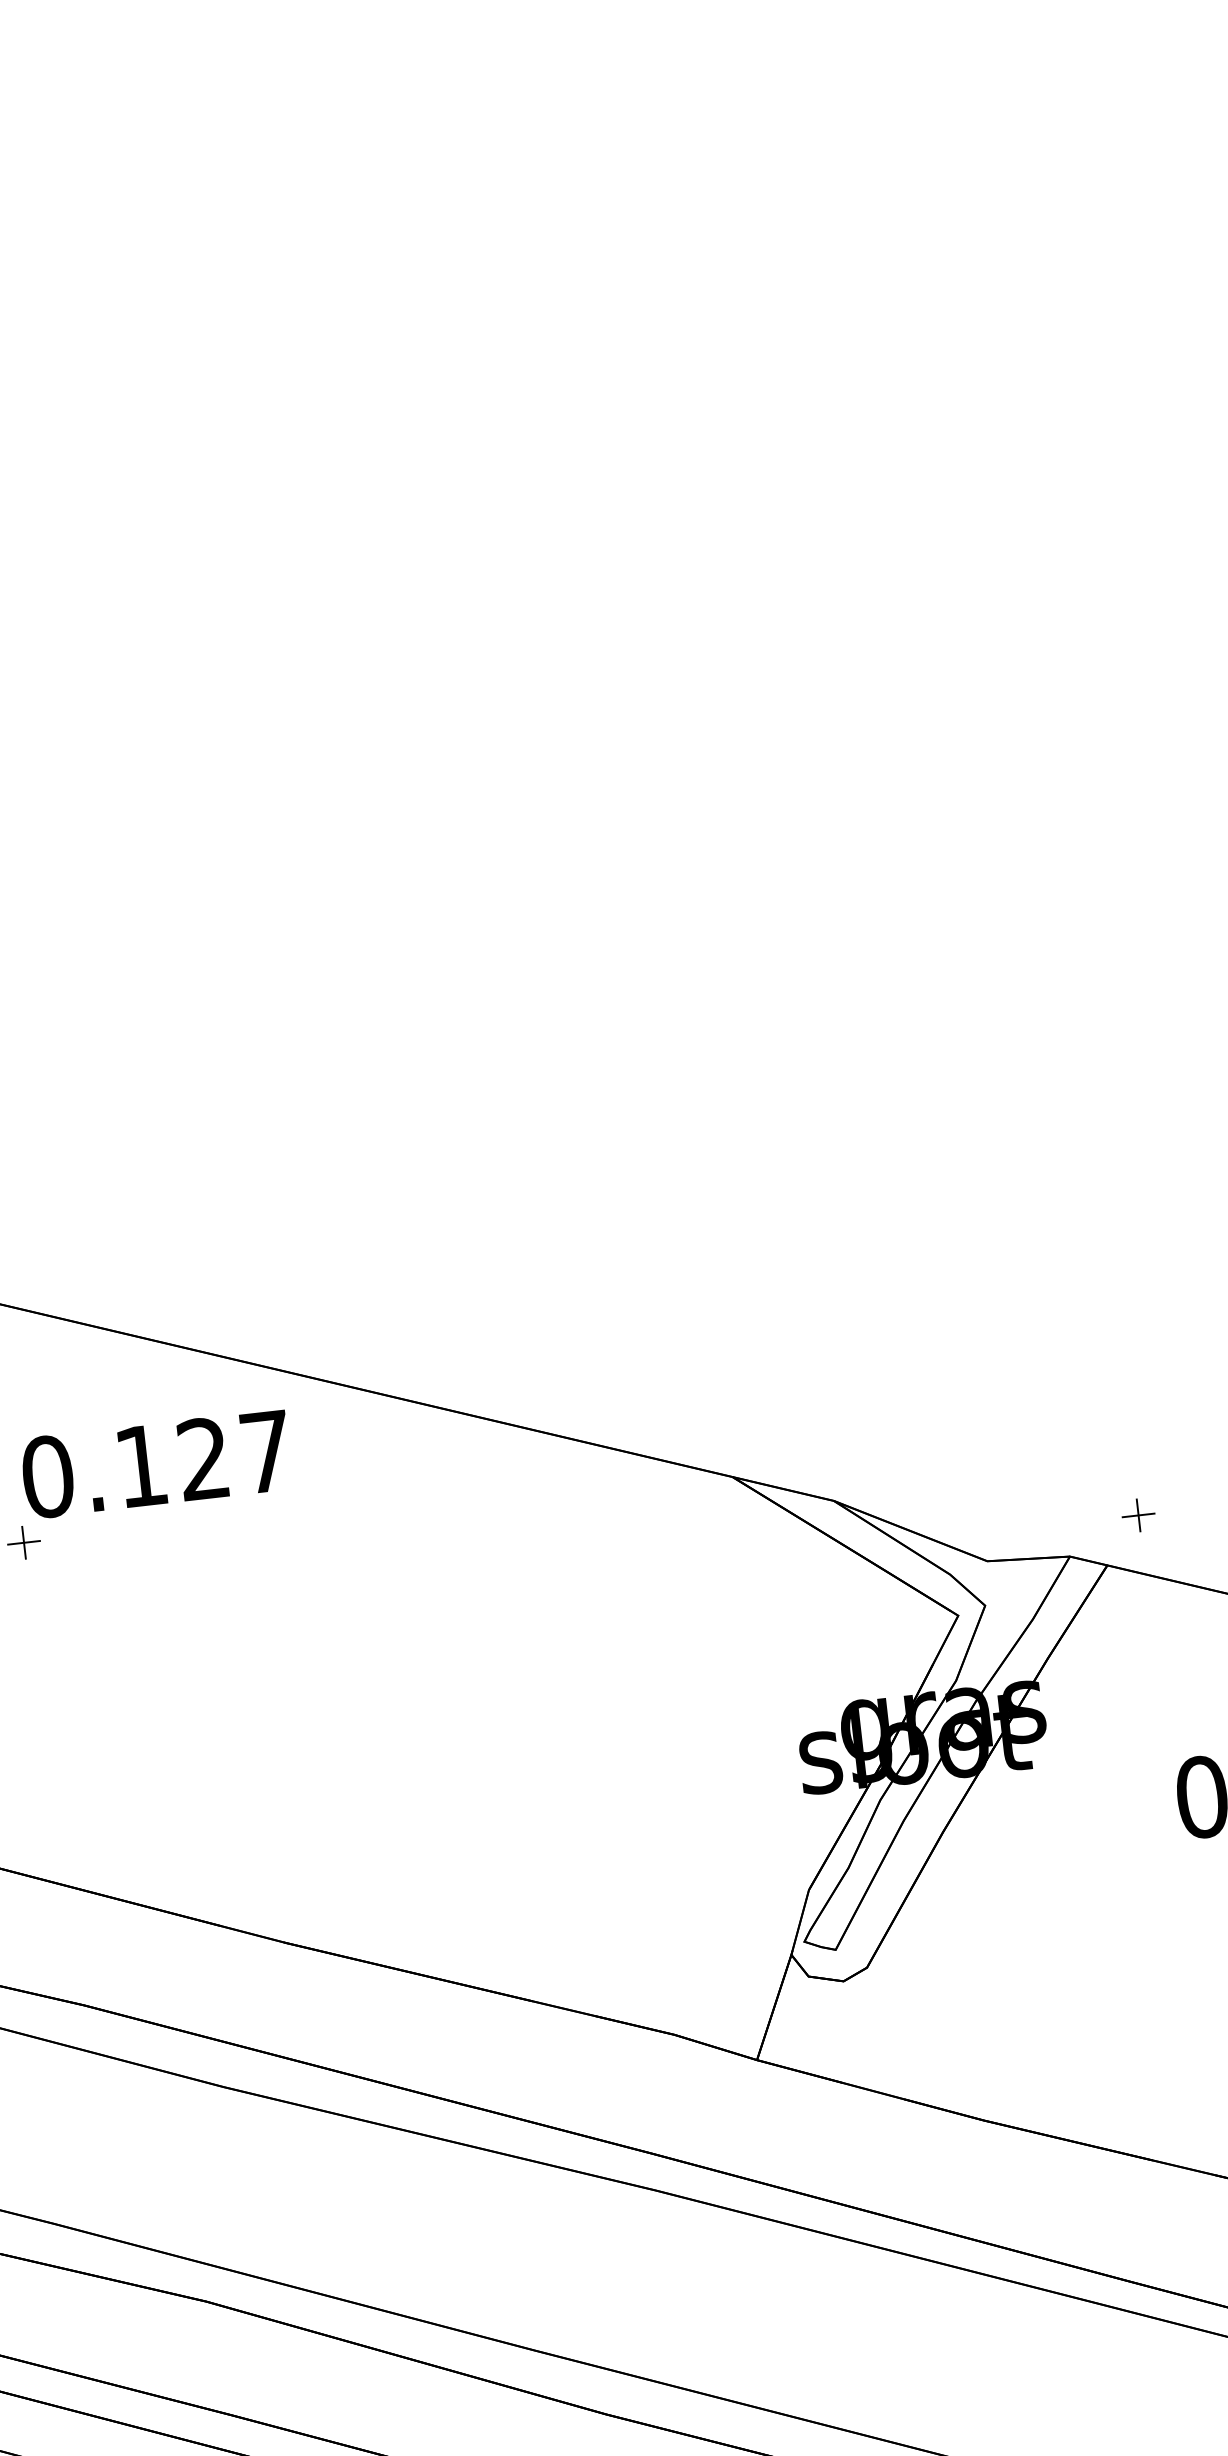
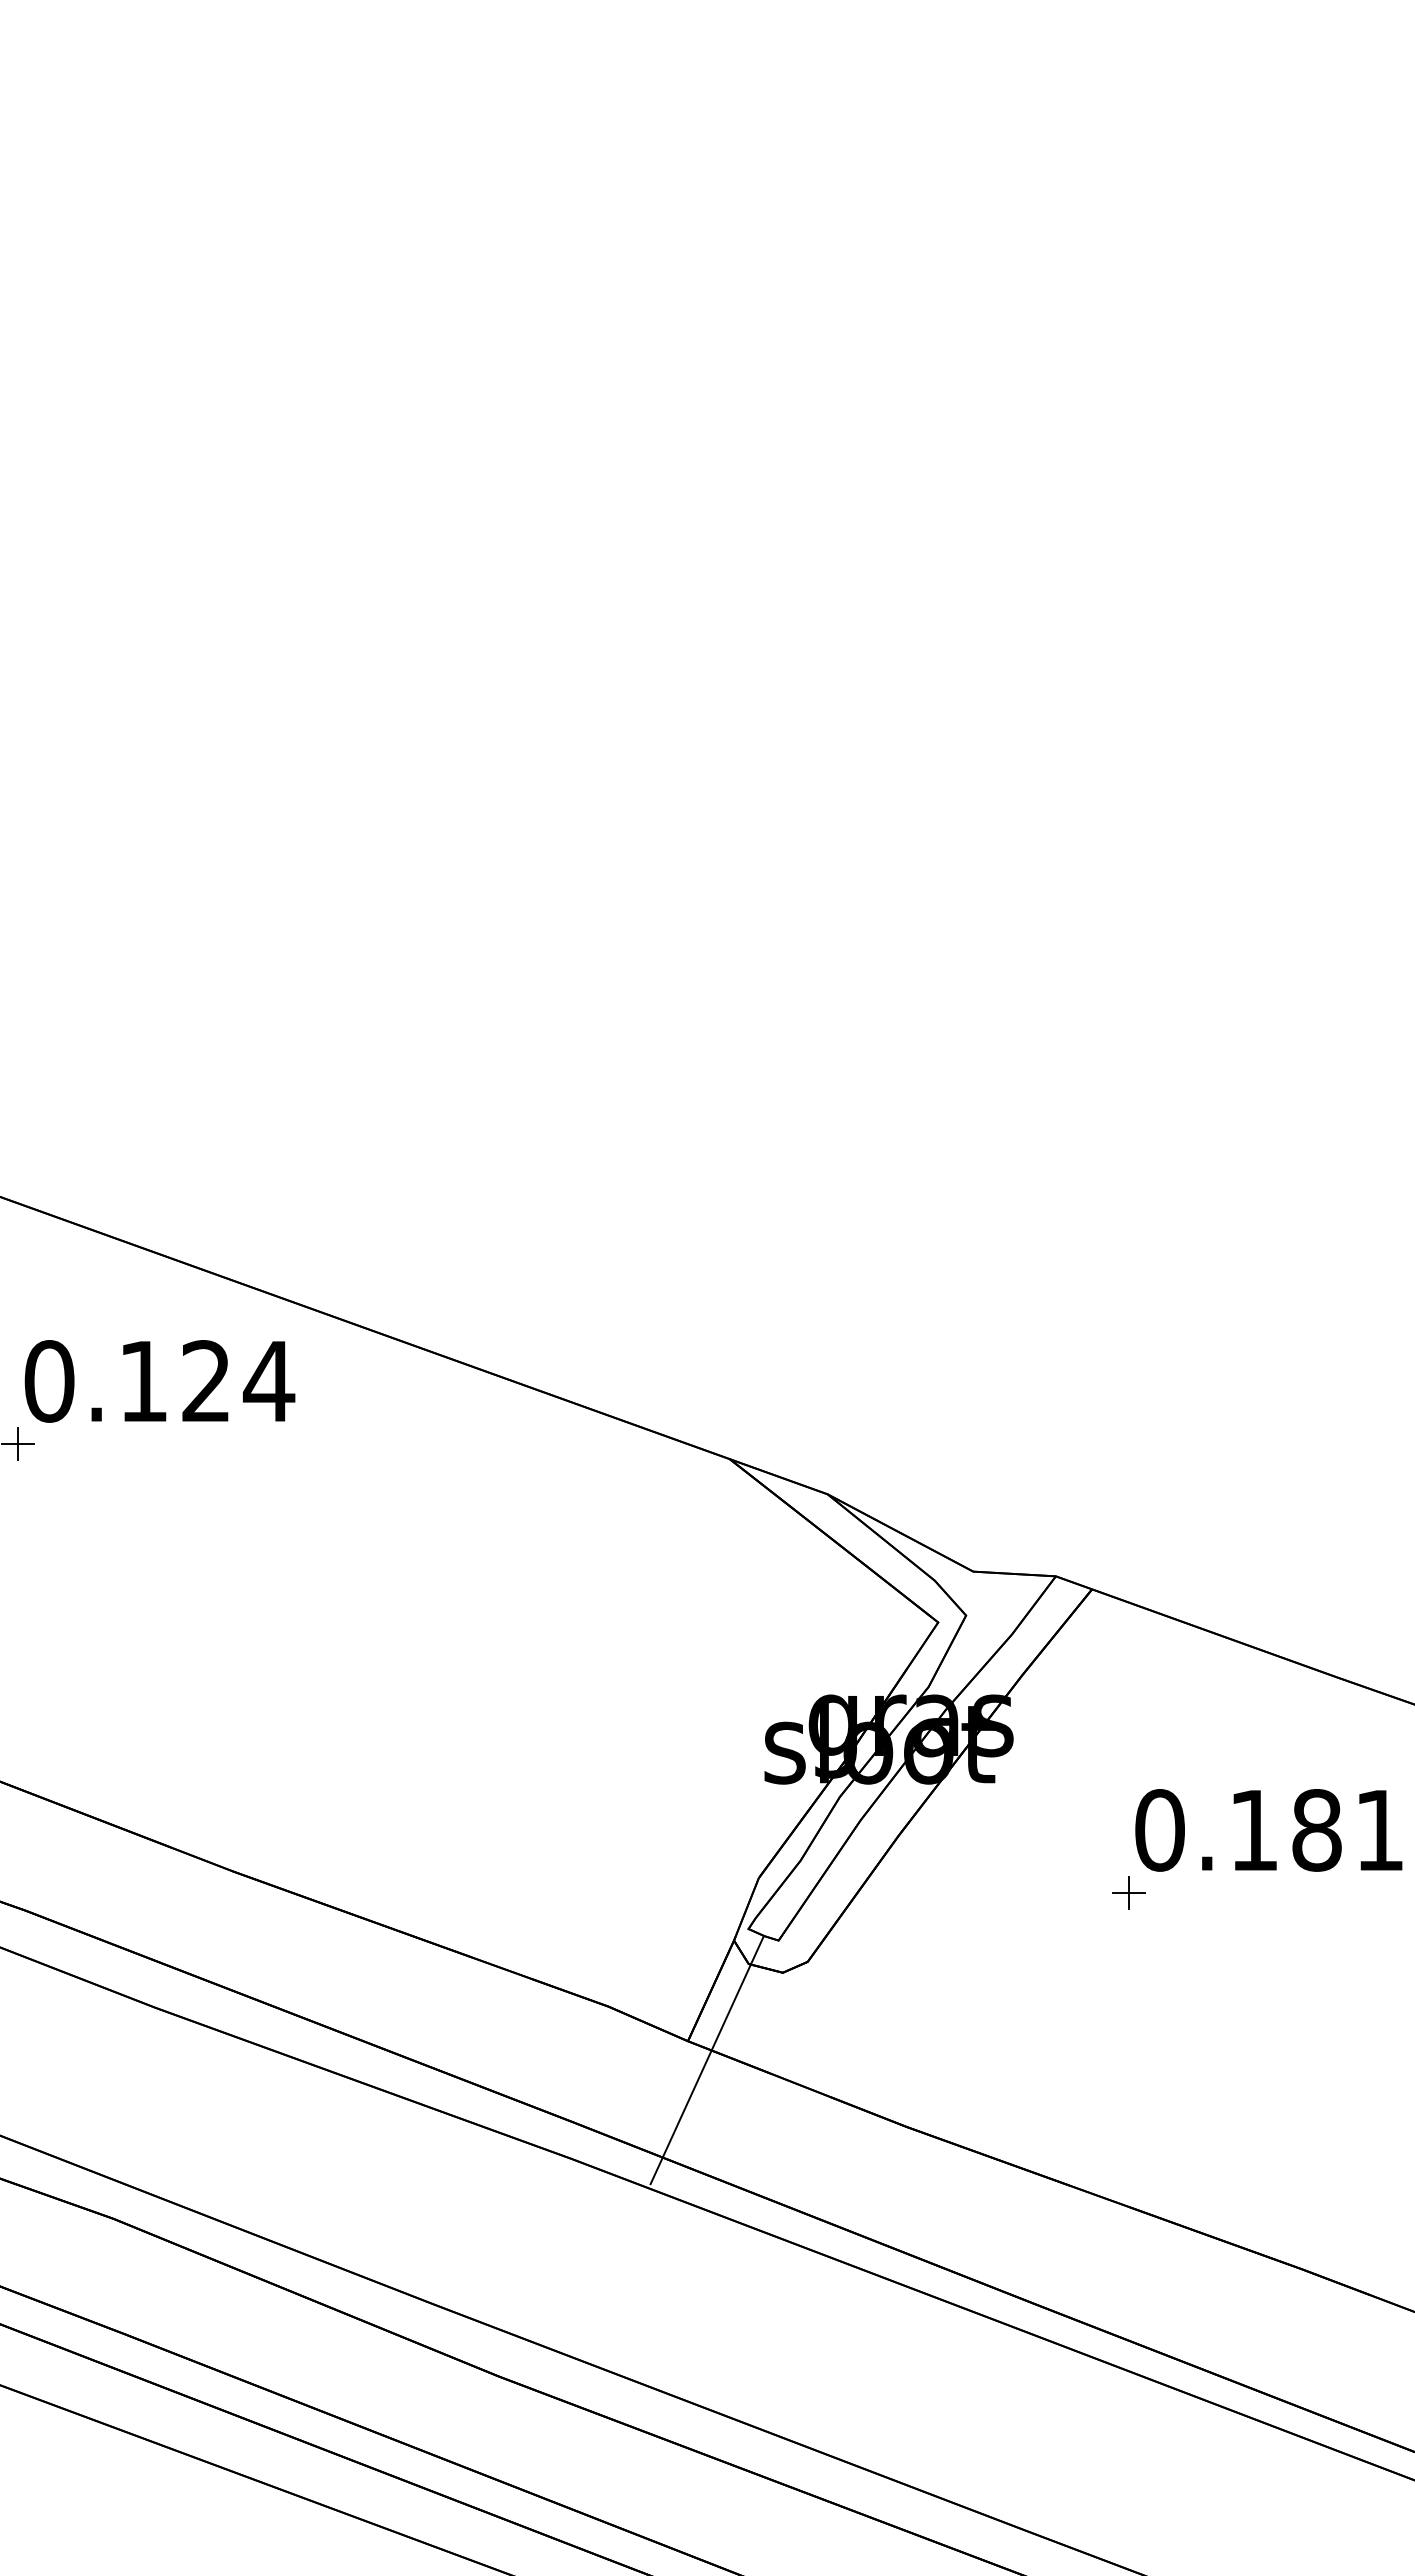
text: (265, 1452) -> (268, 1381), 0.127 -> 0.124
part: (1138, 1514) -> (1128, 1892), moved
line: (777, 2077) -> (706, 2060), added

